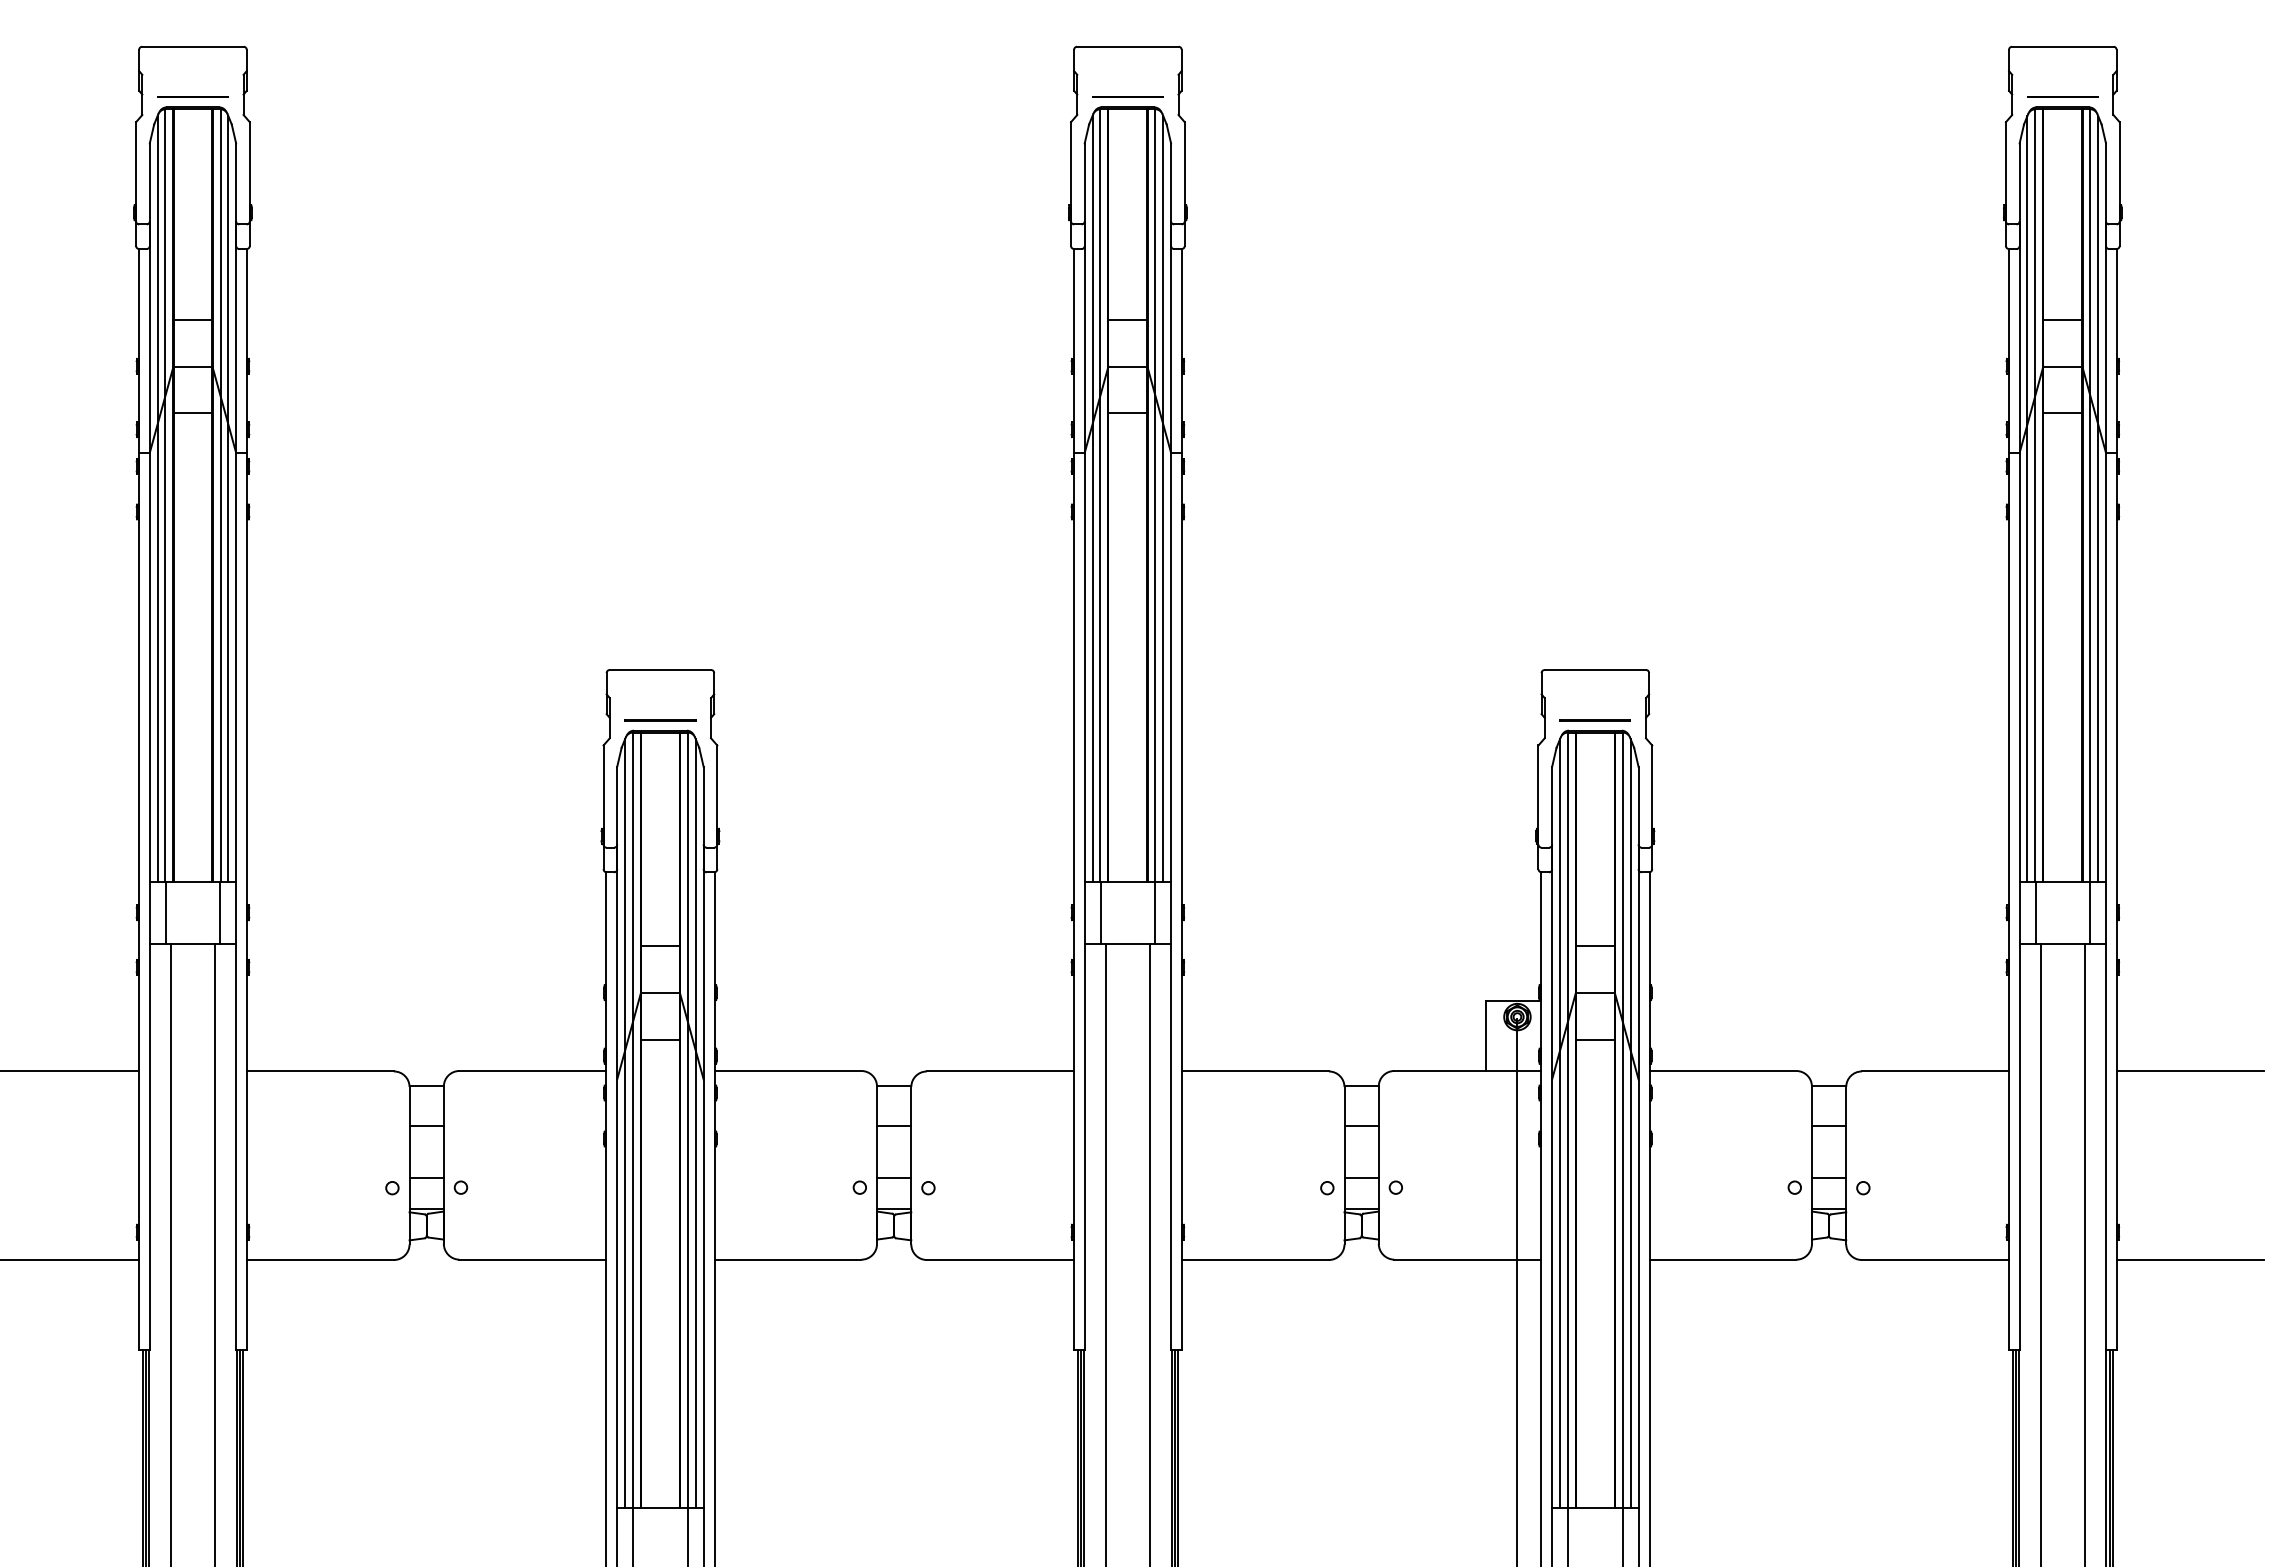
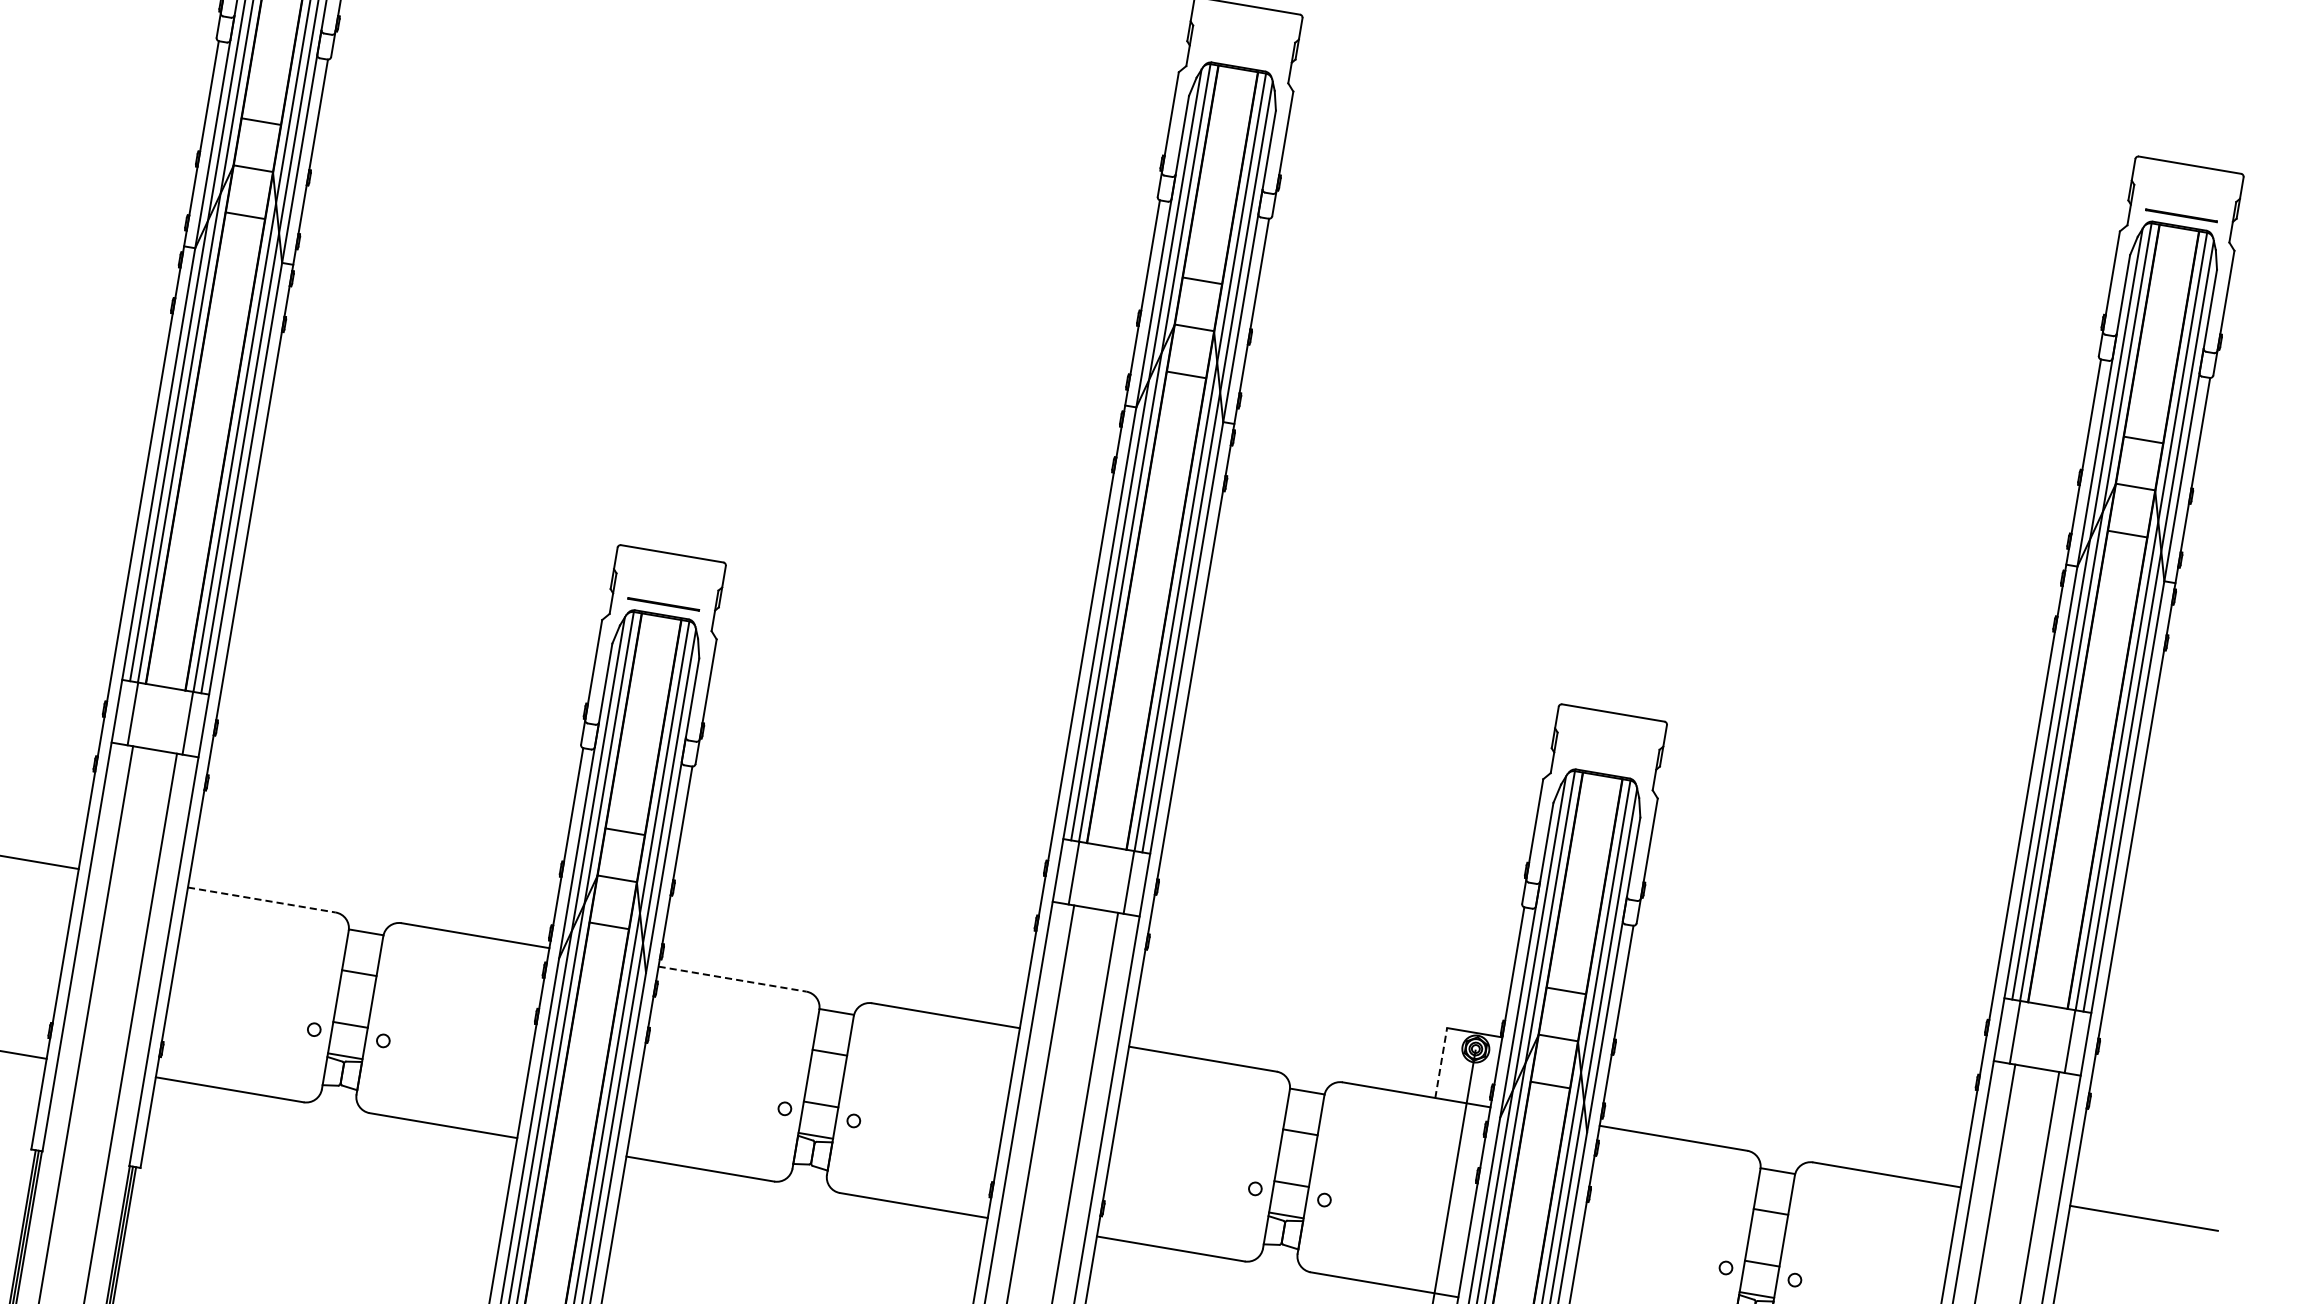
line: (1127, 96) -> (1240, 55), removed
line: (1594, 720) -> (1603, 763), removed
line: (1486, 1036) -> (1441, 1063), solid -> dashed
line: (788, 1070) -> (732, 978), solid -> dashed
line: (321, 1071) -> (262, 900), solid -> dashed

